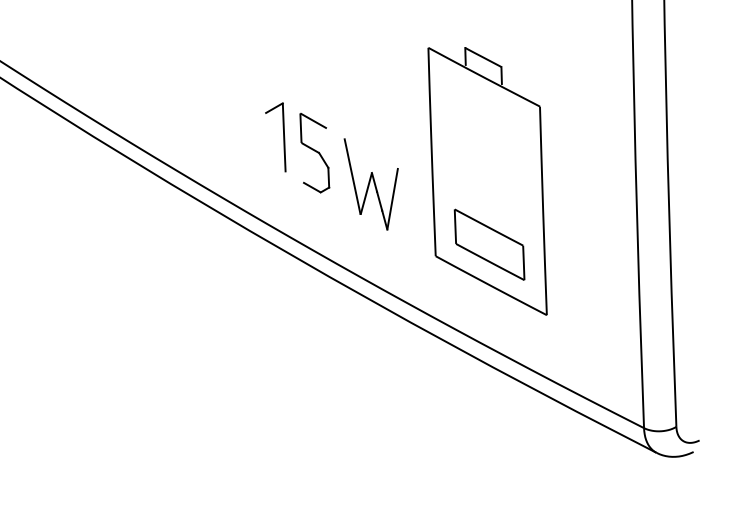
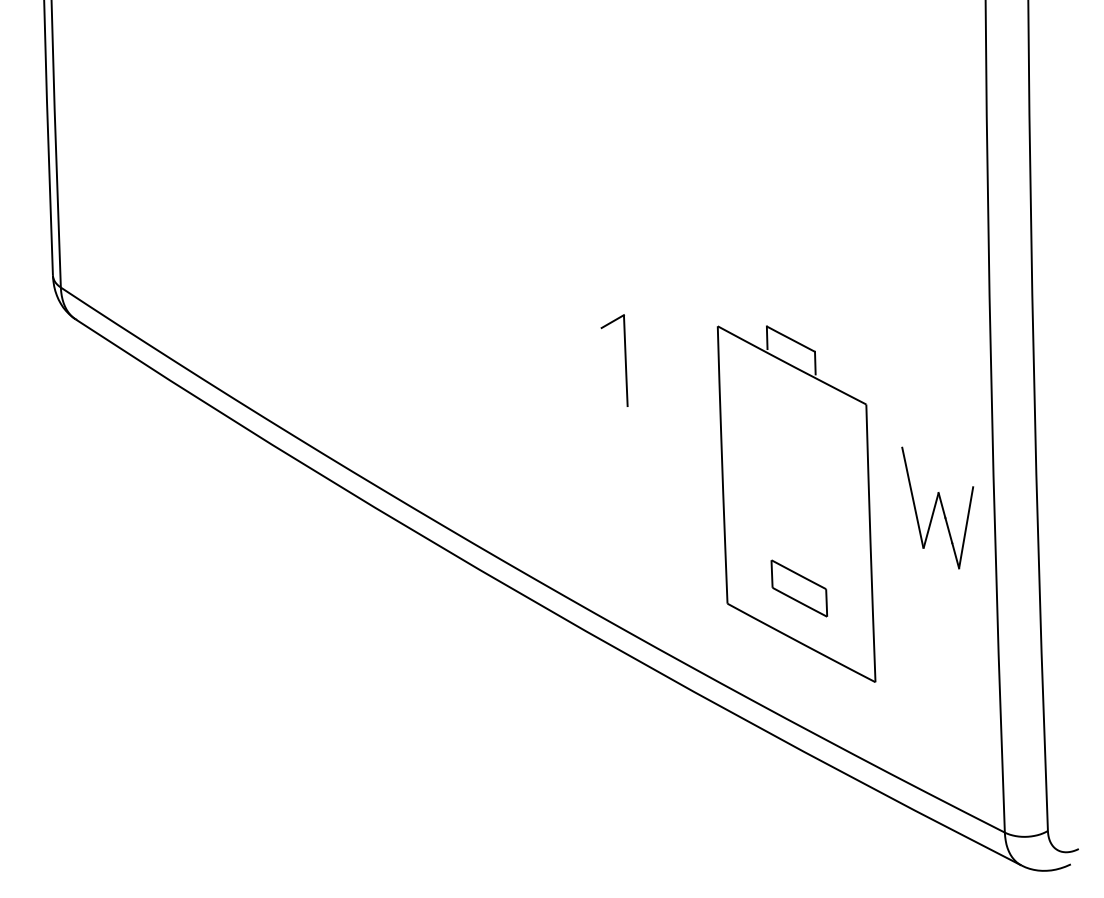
part: (283, 137) -> (624, 360), moved
part: (314, 153) -> (566, 466), removed
part: (371, 183) -> (937, 507), moved
part: (489, 244) -> (799, 588), size x0.6

